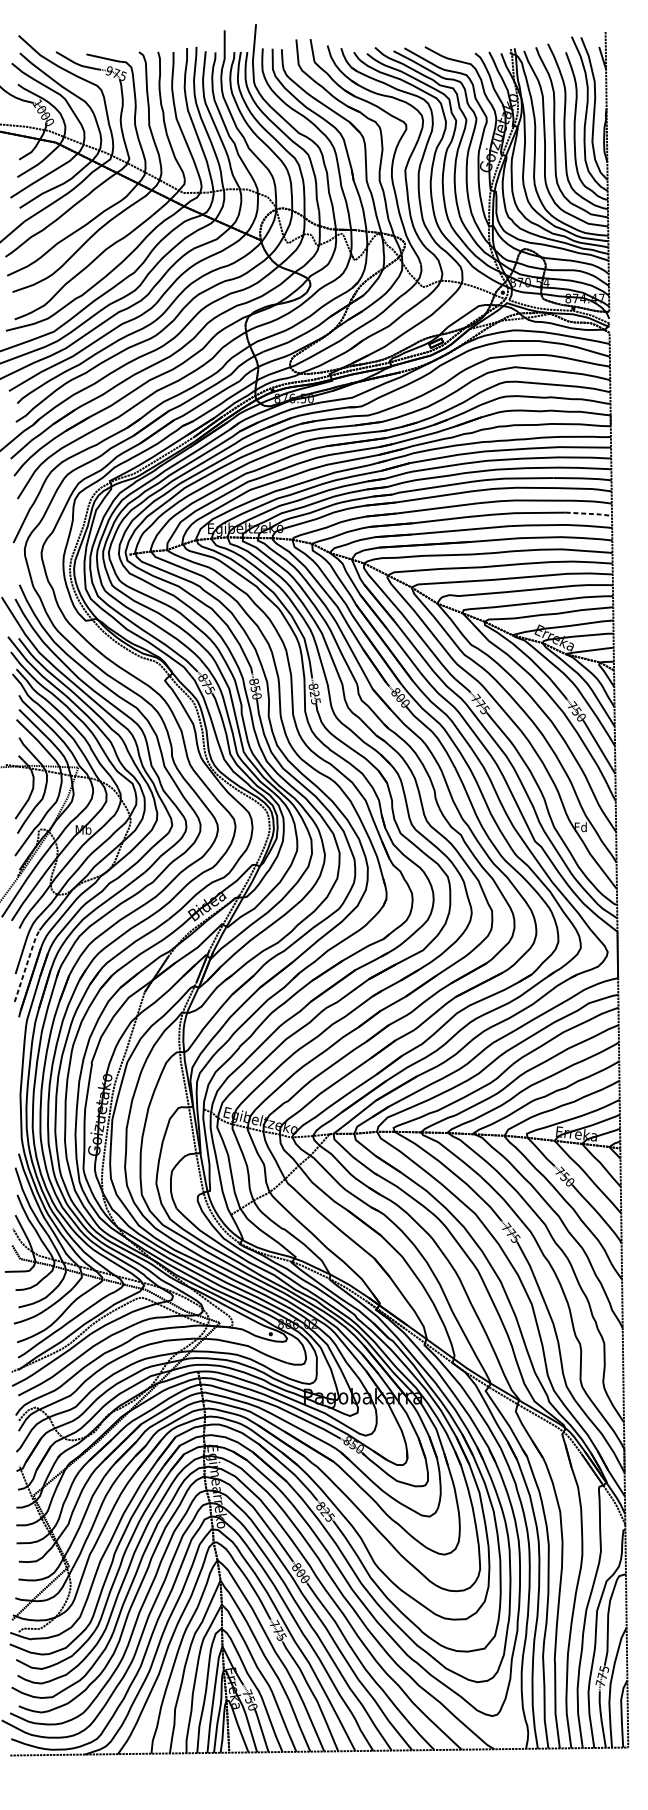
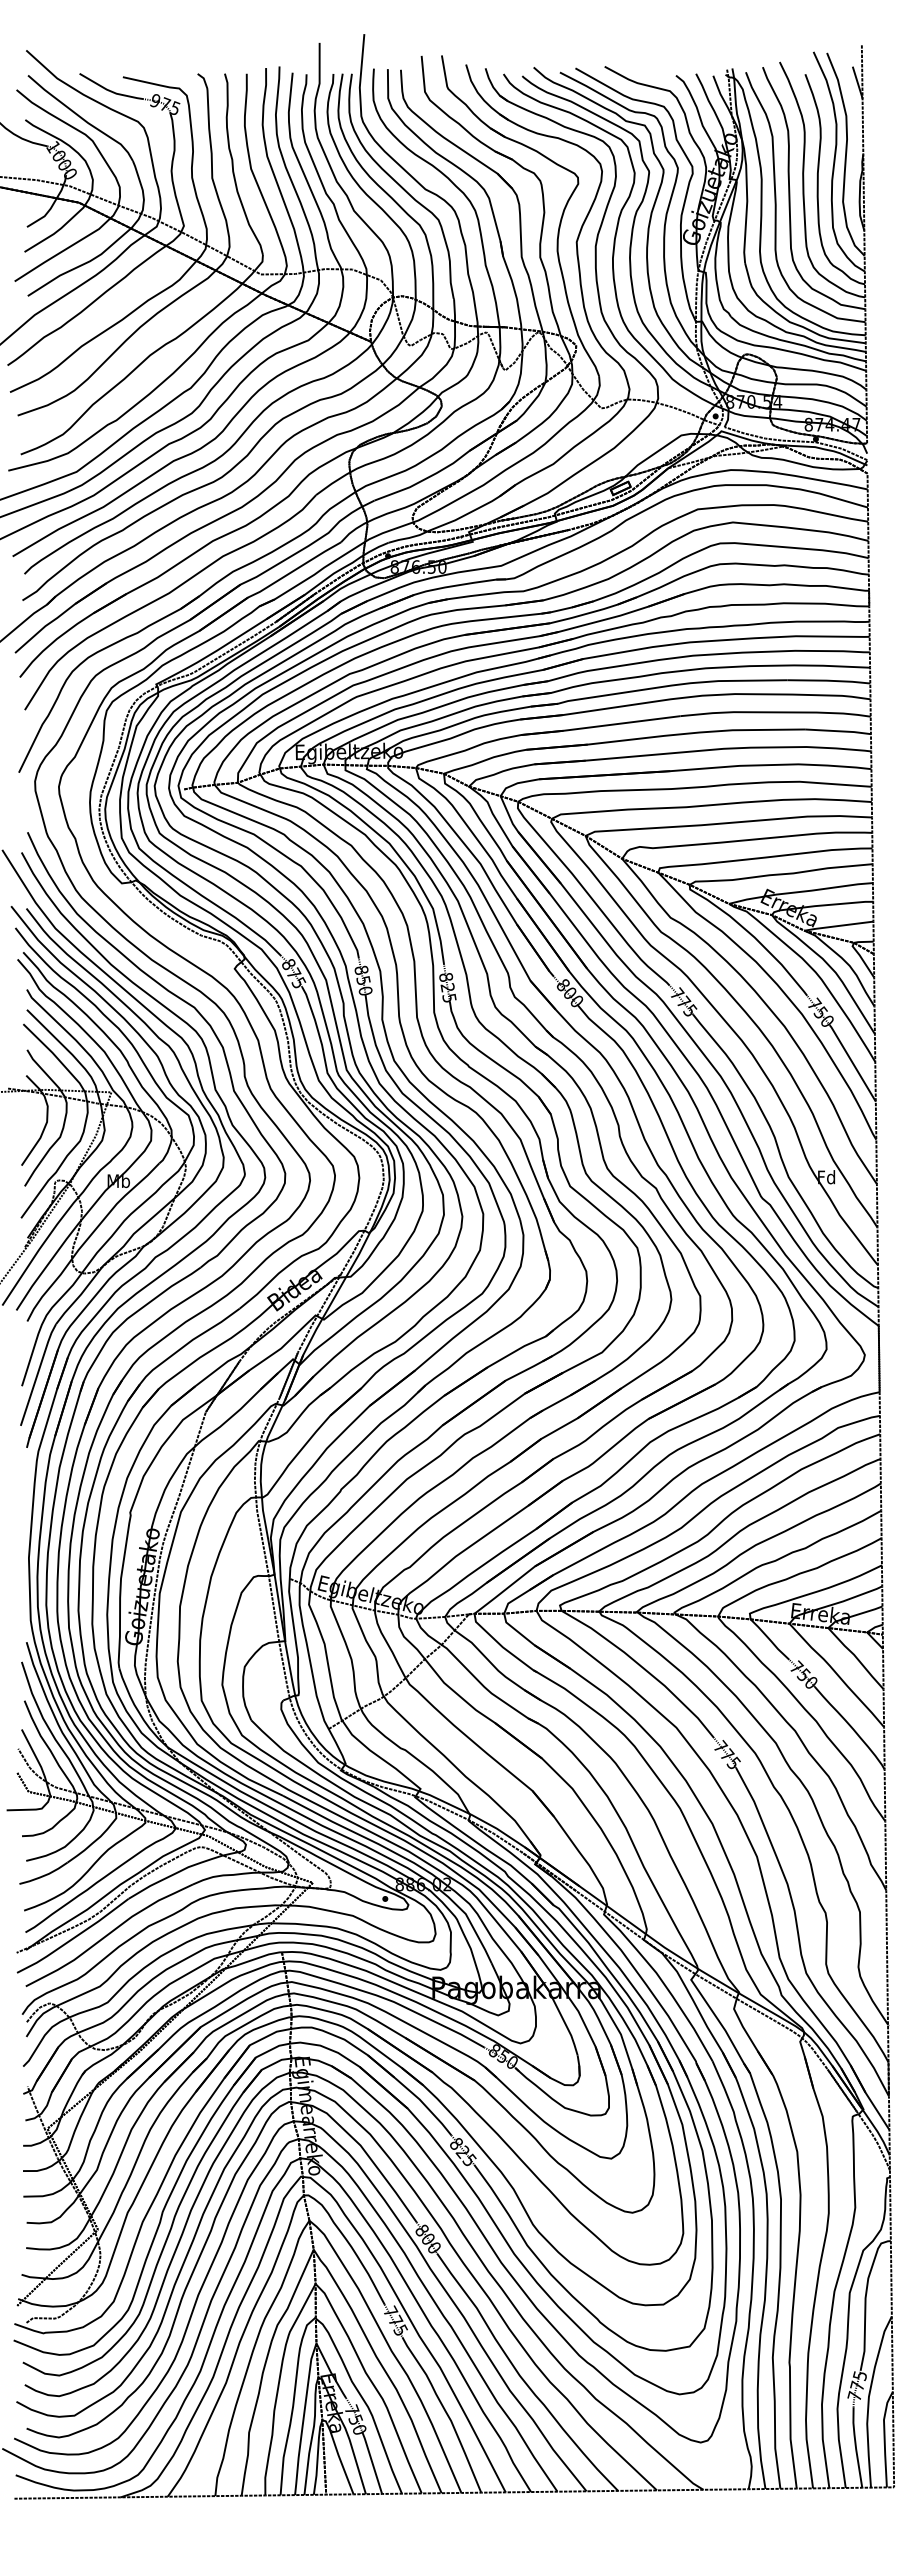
line: (589, 514) -> (838, 731), dashed -> solid
line: (27, 965) -> (38, 1373), dashed -> solid

